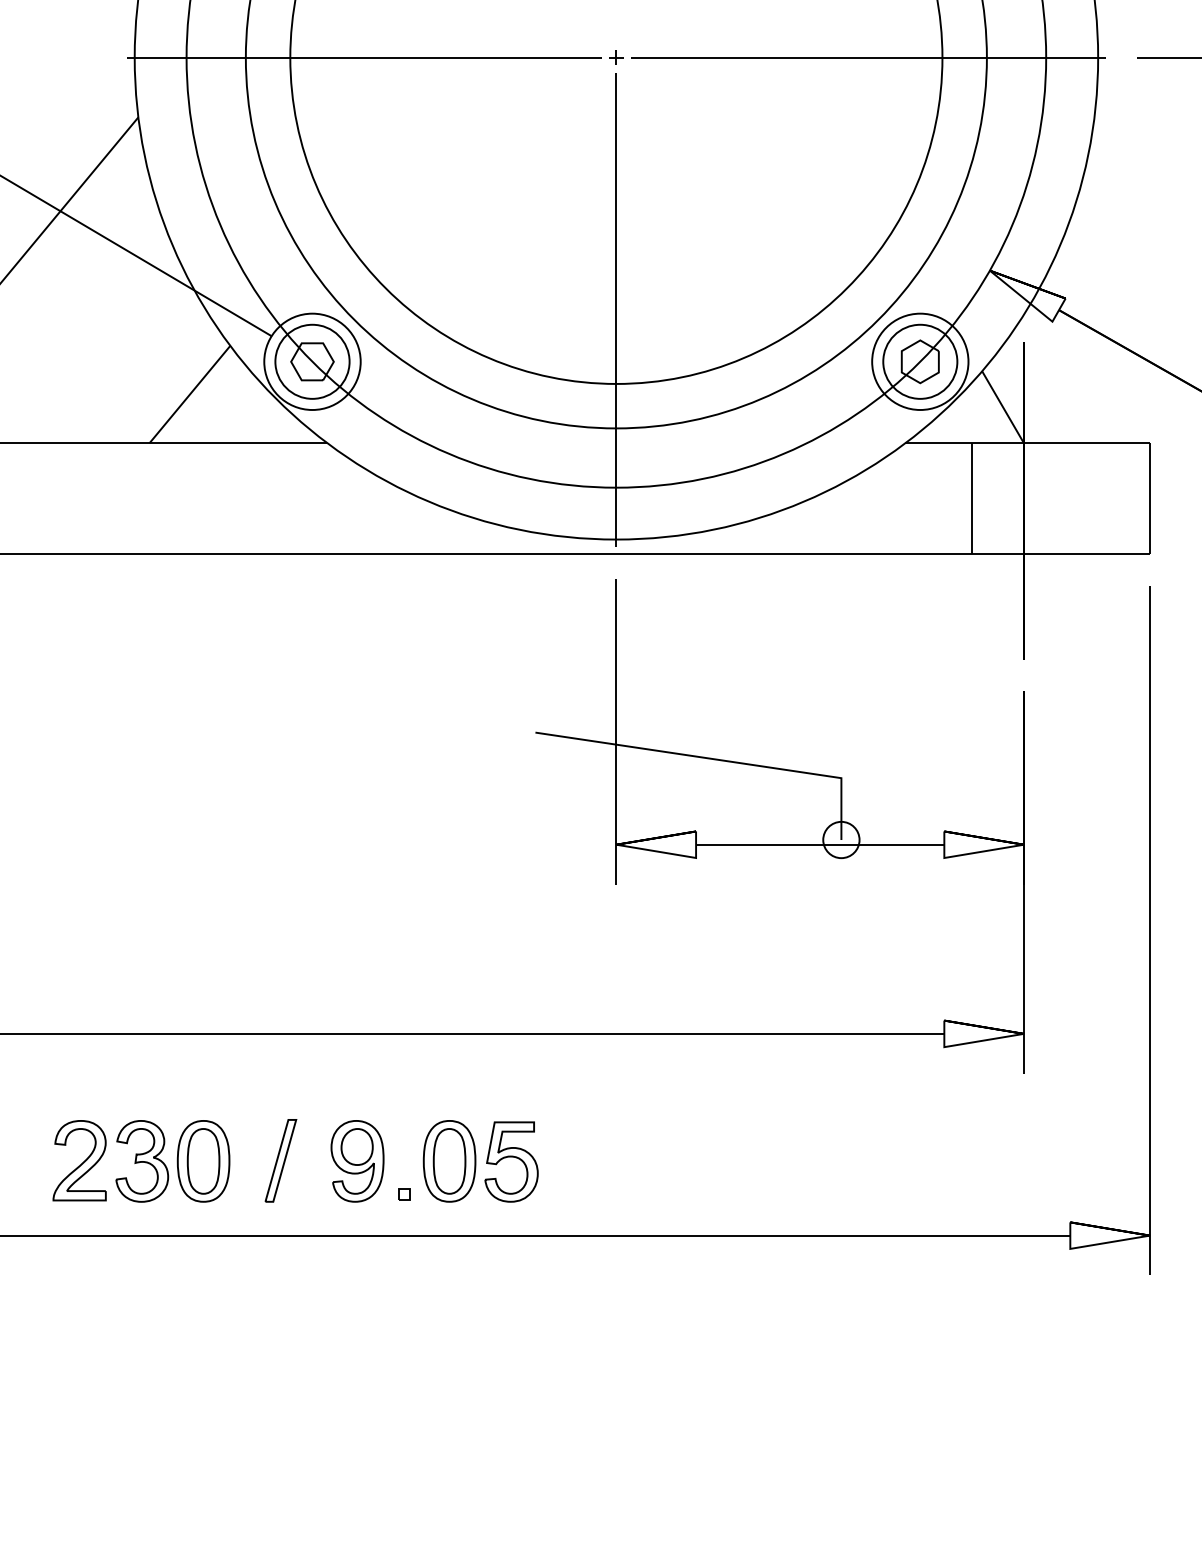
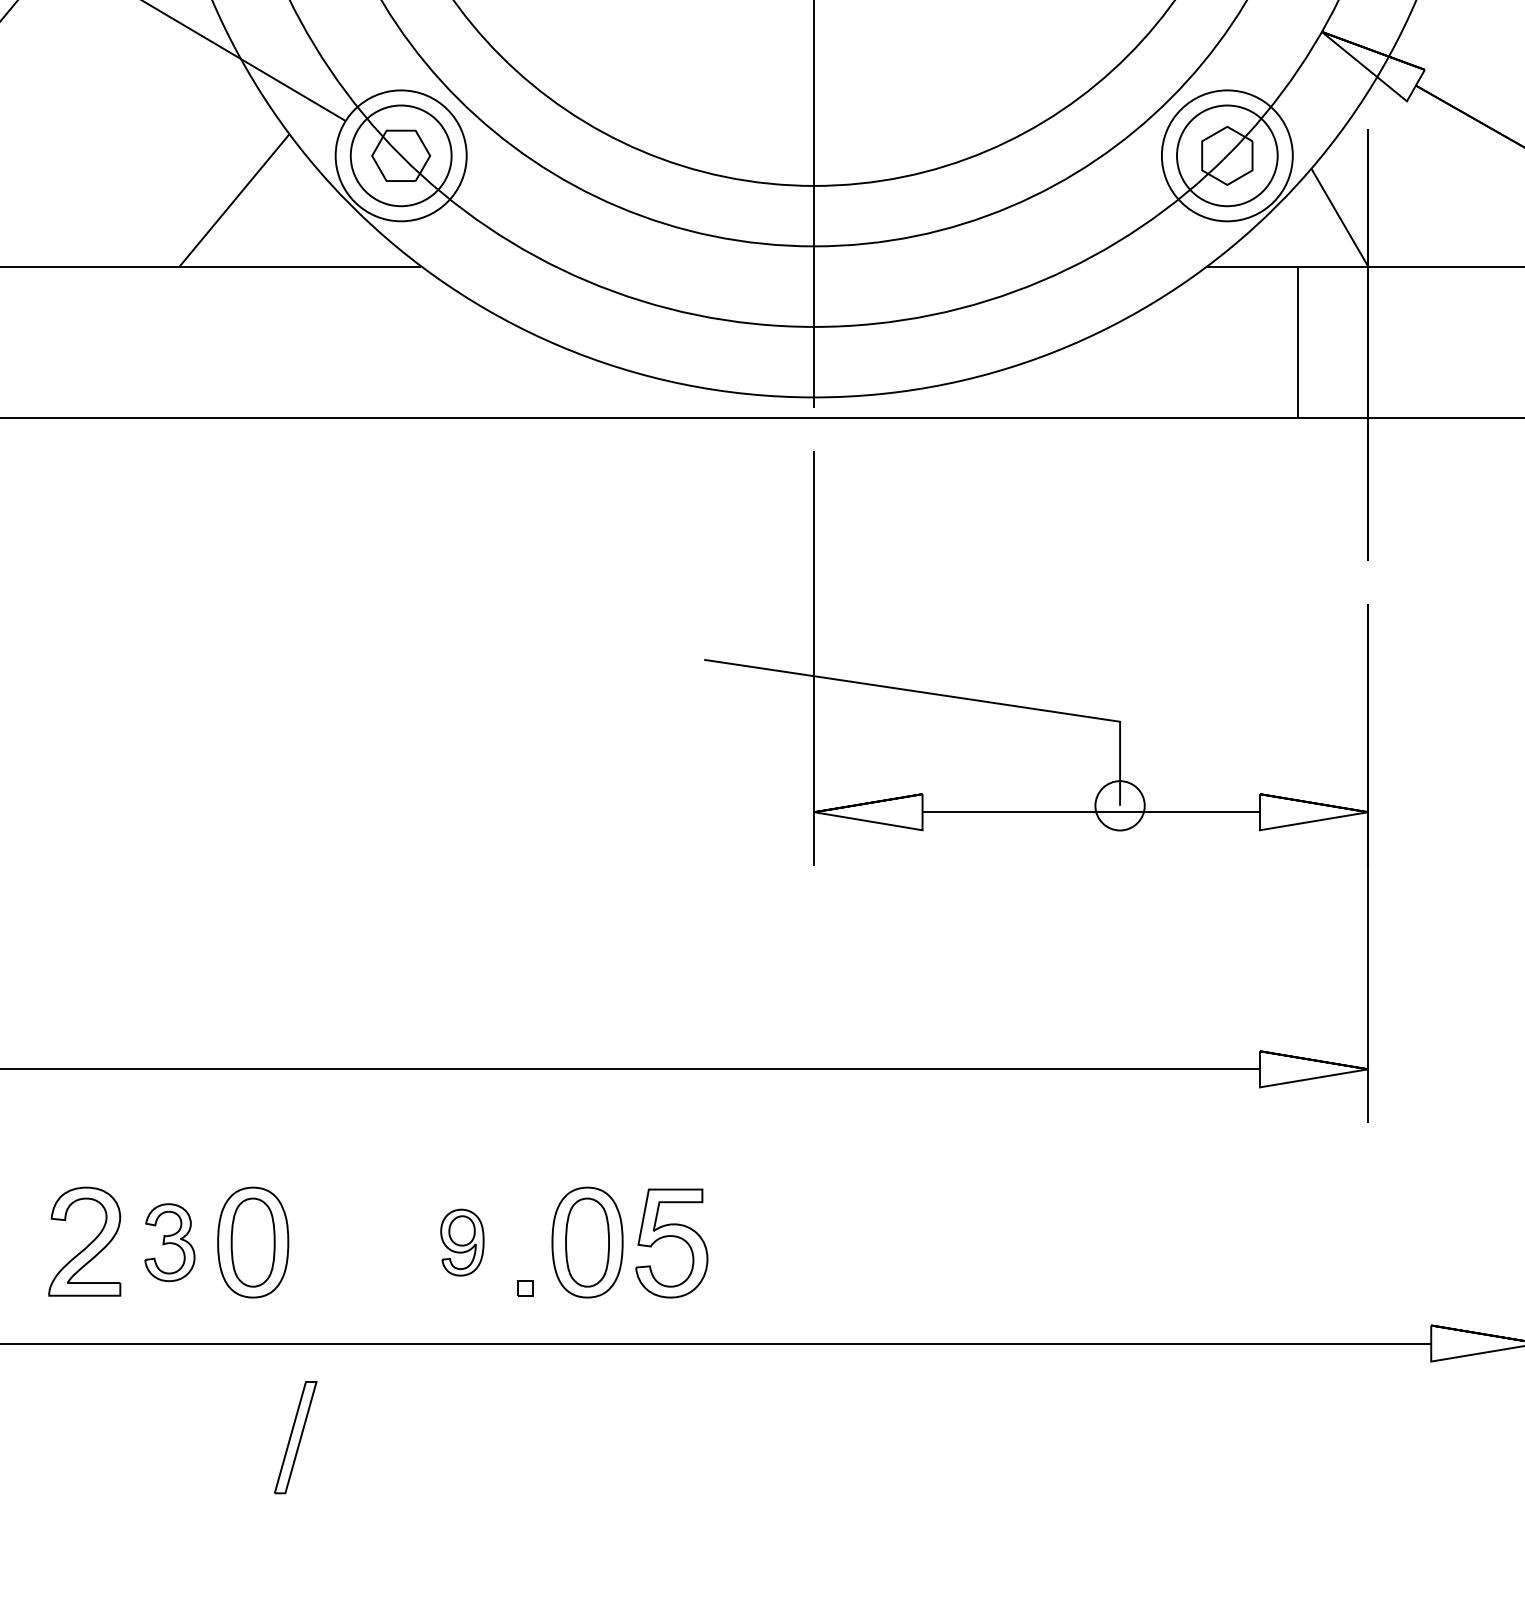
part: (280, 1160) -> (295, 1437), moved
part: (142, 1161) -> (170, 1242), size x0.7
part: (357, 1161) -> (462, 1242), size x0.6

